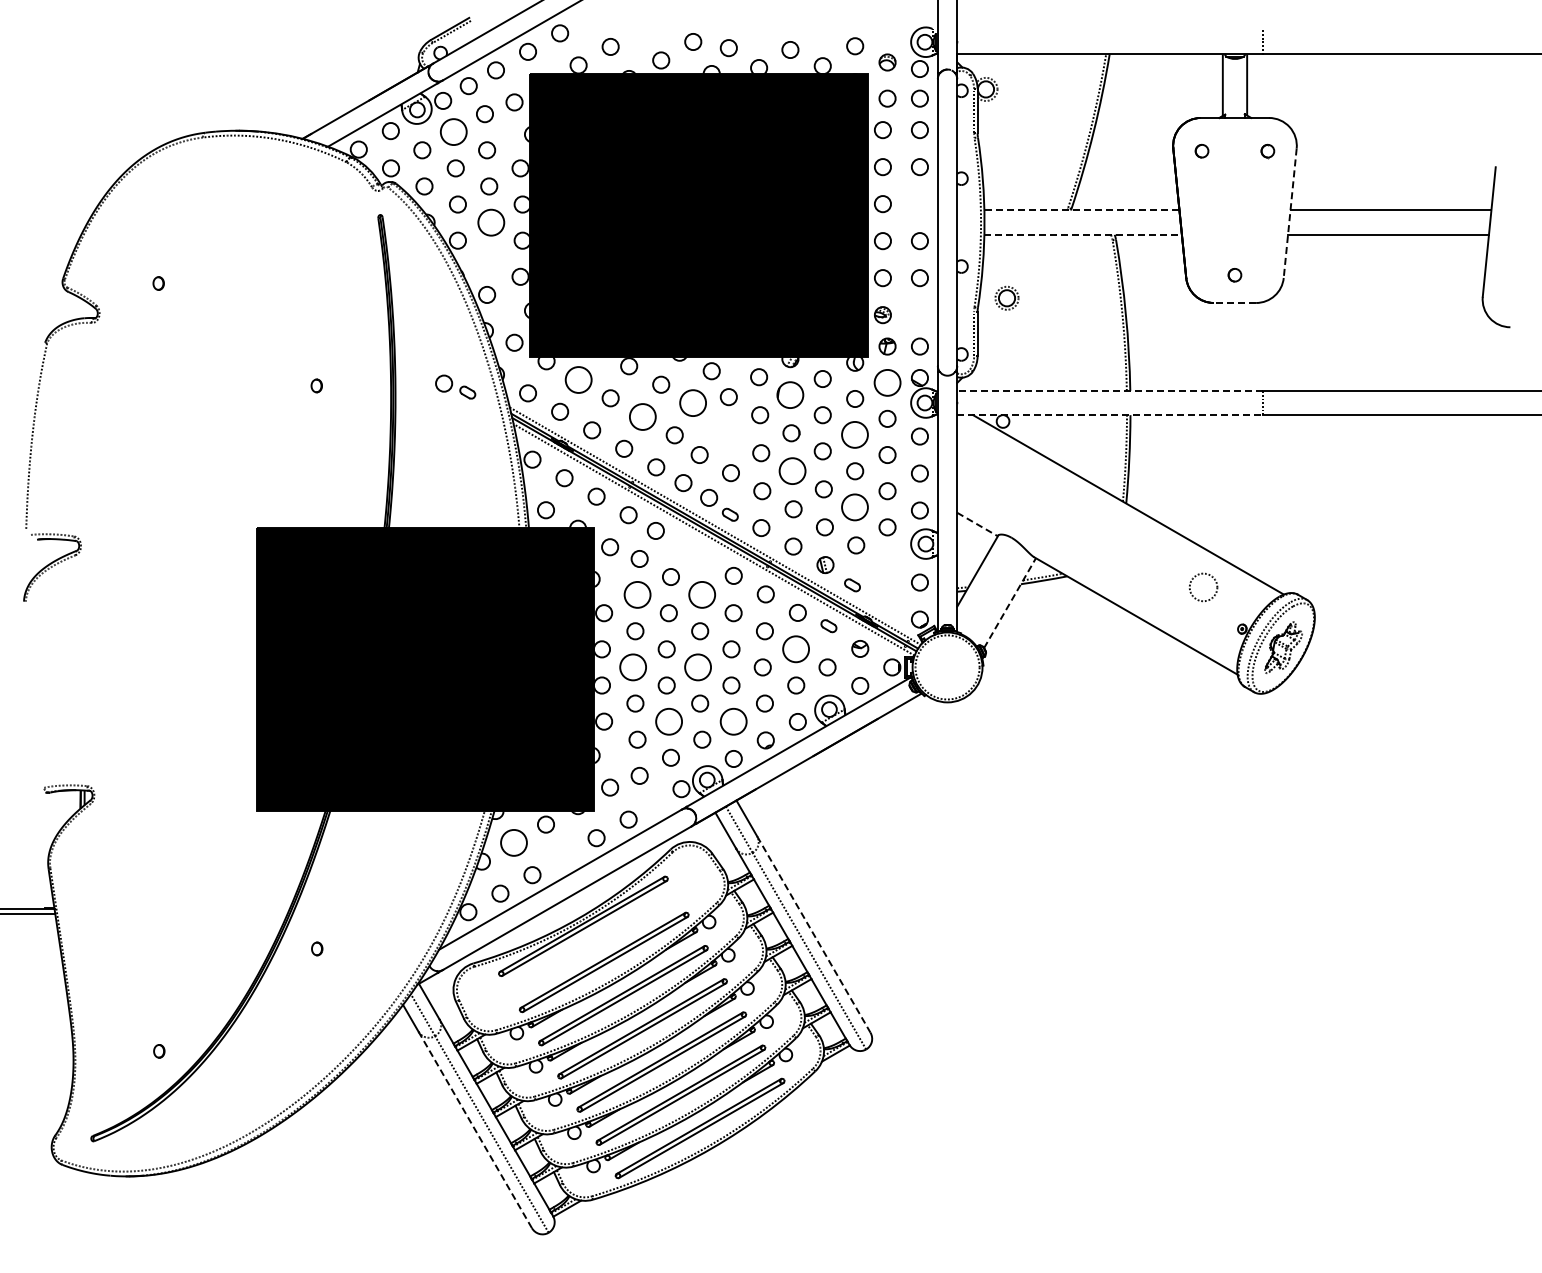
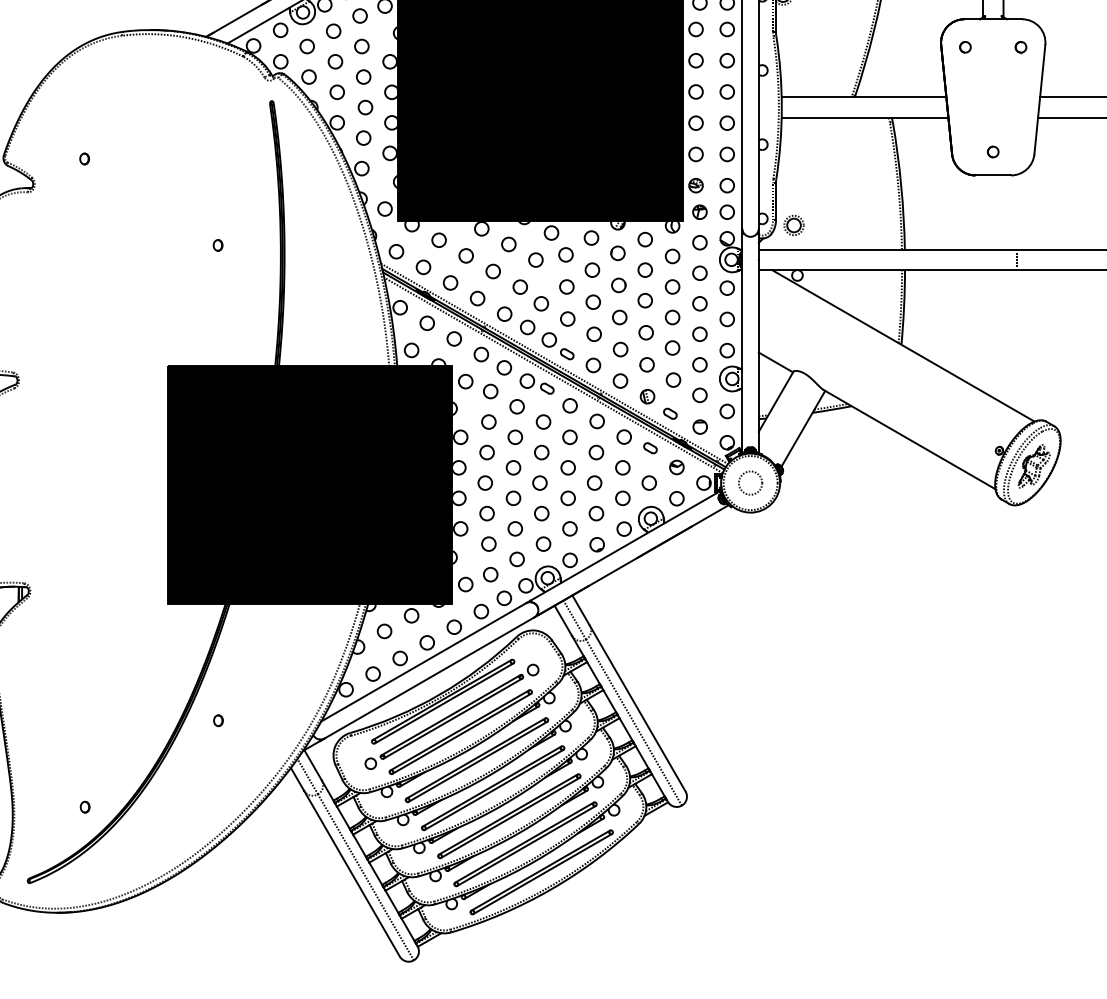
circle: (453, 132) -> (333, 31), size x0.62
circle: (919, 204) -> (726, 92), added
line: (1081, 210) -> (863, 97), dashed -> solid
line: (1290, 213) -> (1040, 99), dashed -> solid
circle: (491, 222) -> (365, 107), size x0.62
line: (1083, 234) -> (865, 117), dashed -> solid
circle: (489, 258) -> (363, 137), added
part: (1006, 298) -> (793, 225), moved
line: (1234, 303) -> (992, 175), dashed -> solid
circle: (919, 315) -> (726, 185), added
circle: (578, 379) -> (439, 240), size x0.62
circle: (887, 382) -> (699, 242), size x0.62
part: (455, 386) -> (536, 383), moved
line: (1110, 390) -> (888, 249), dashed -> solid
circle: (790, 395) -> (618, 253), size x0.62
circle: (693, 403) -> (536, 260), size x0.62
line: (1110, 415) -> (888, 270), dashed -> solid
circle: (642, 416) -> (493, 271), size x0.62
circle: (729, 435) -> (566, 287), added
circle: (855, 435) -> (672, 287), size x0.62
circle: (792, 471) -> (619, 317), size x0.62
circle: (855, 507) -> (672, 348), size x0.62
line: (978, 524) -> (776, 362), dashed -> solid
circle: (887, 563) -> (699, 395), added
circle: (1203, 587) -> (750, 483), moved
circle: (637, 595) -> (488, 422), size x0.62
circle: (702, 595) -> (543, 422), size x0.62
circle: (887, 601) -> (699, 427), added
line: (1010, 603) -> (803, 429), dashed -> solid
circle: (796, 649) -> (623, 467), size x0.62
circle: (633, 667) -> (485, 483), size x0.62
circle: (697, 667) -> (539, 483), size x0.62
circle: (668, 721) -> (515, 528), size x0.62
circle: (733, 721) -> (569, 528), size x0.62
circle: (655, 803) -> (504, 597), added
circle: (513, 843) -> (384, 631), size x0.62
circle: (564, 856) -> (427, 642), added
line: (814, 934) -> (638, 708), dashed -> solid
part: (593, 944) -> (451, 716), added
line: (475, 1129) -> (352, 873), dashed -> solid

